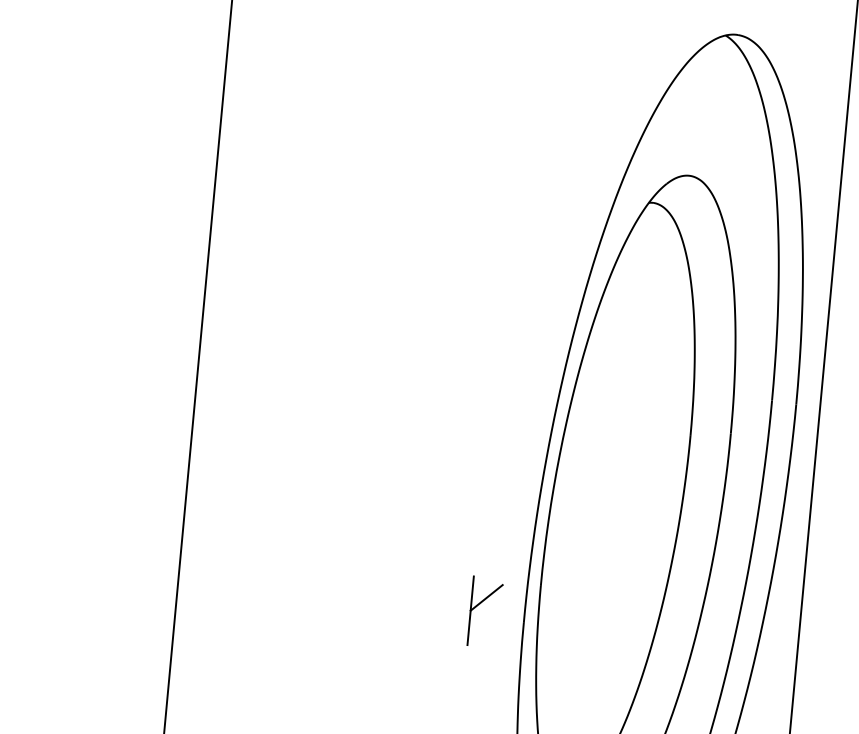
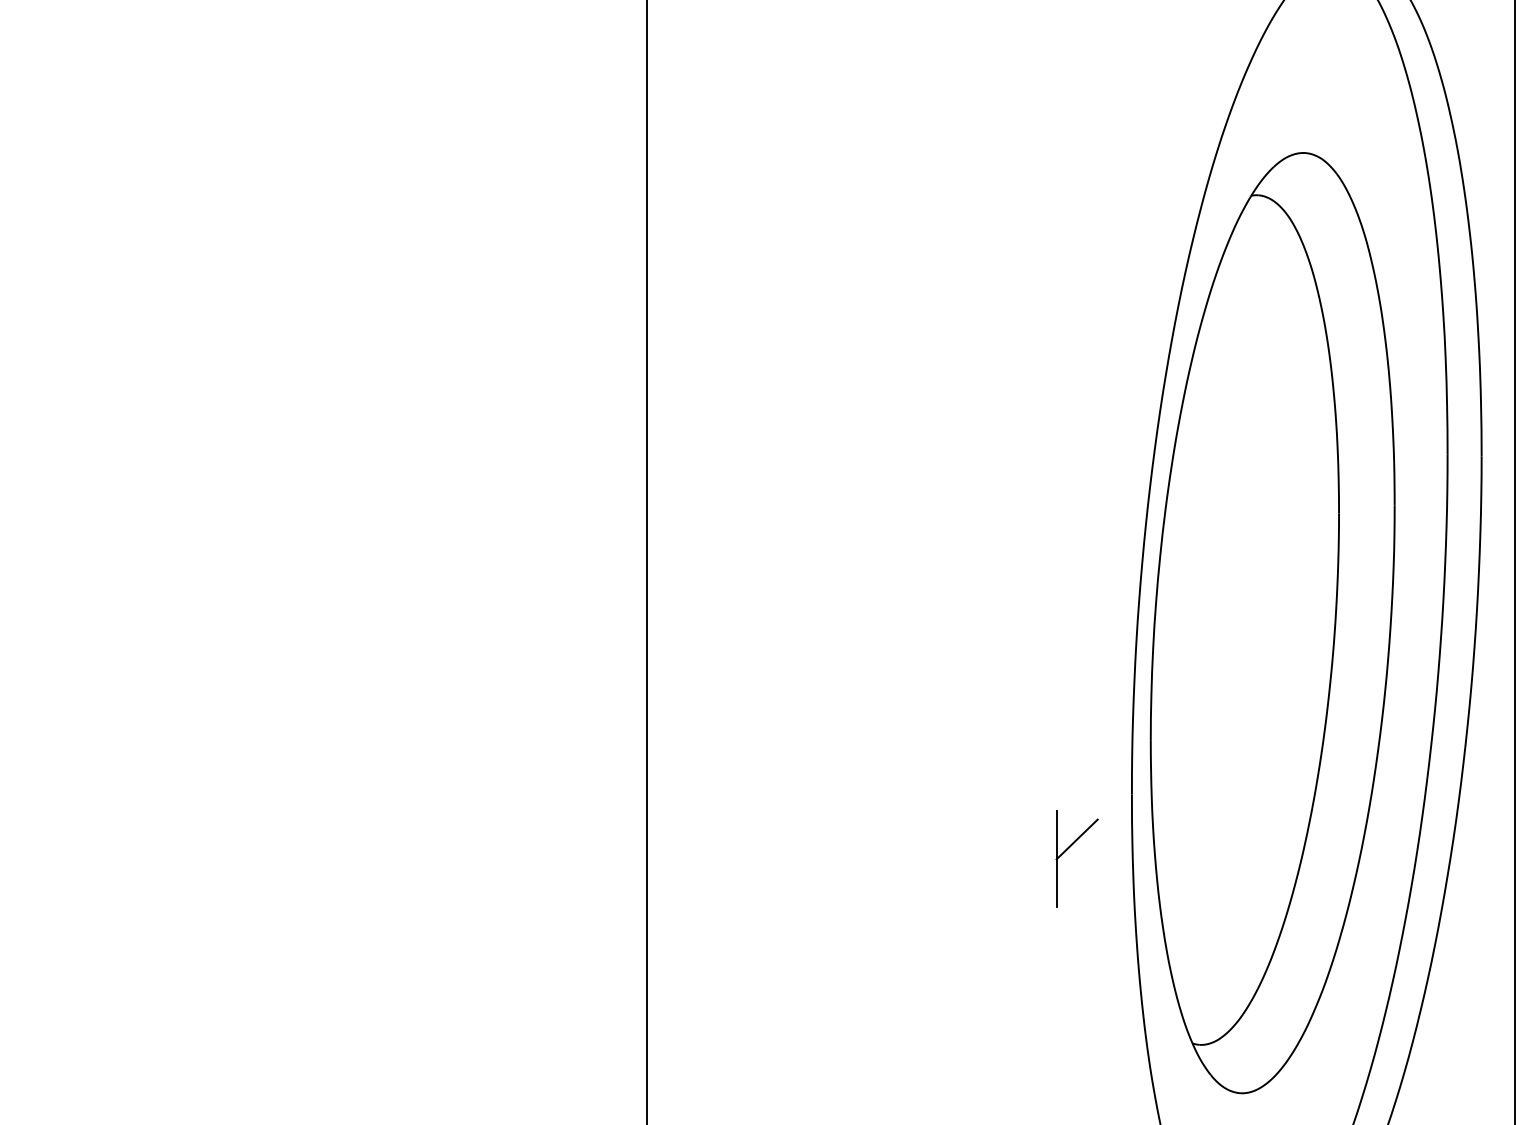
part: (479, 604) -> (1068, 849), moved

